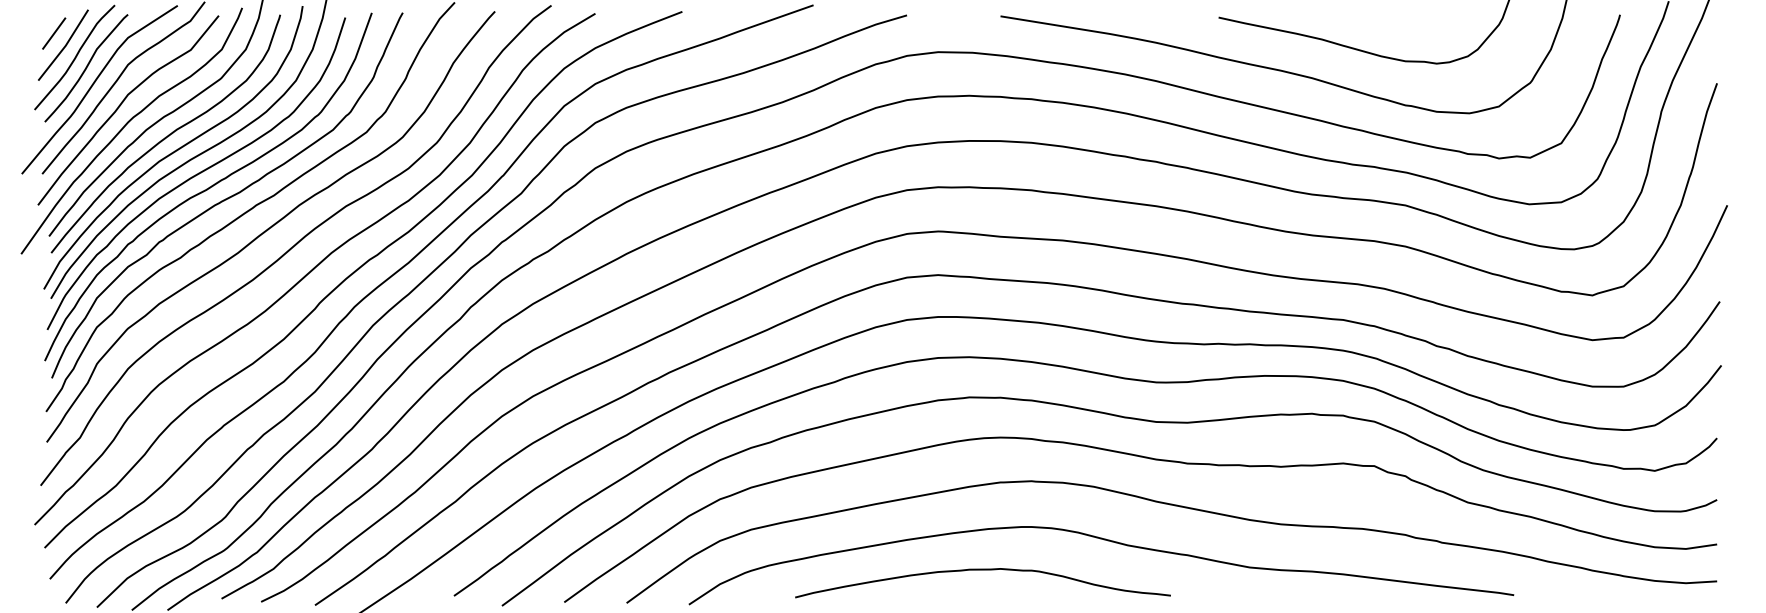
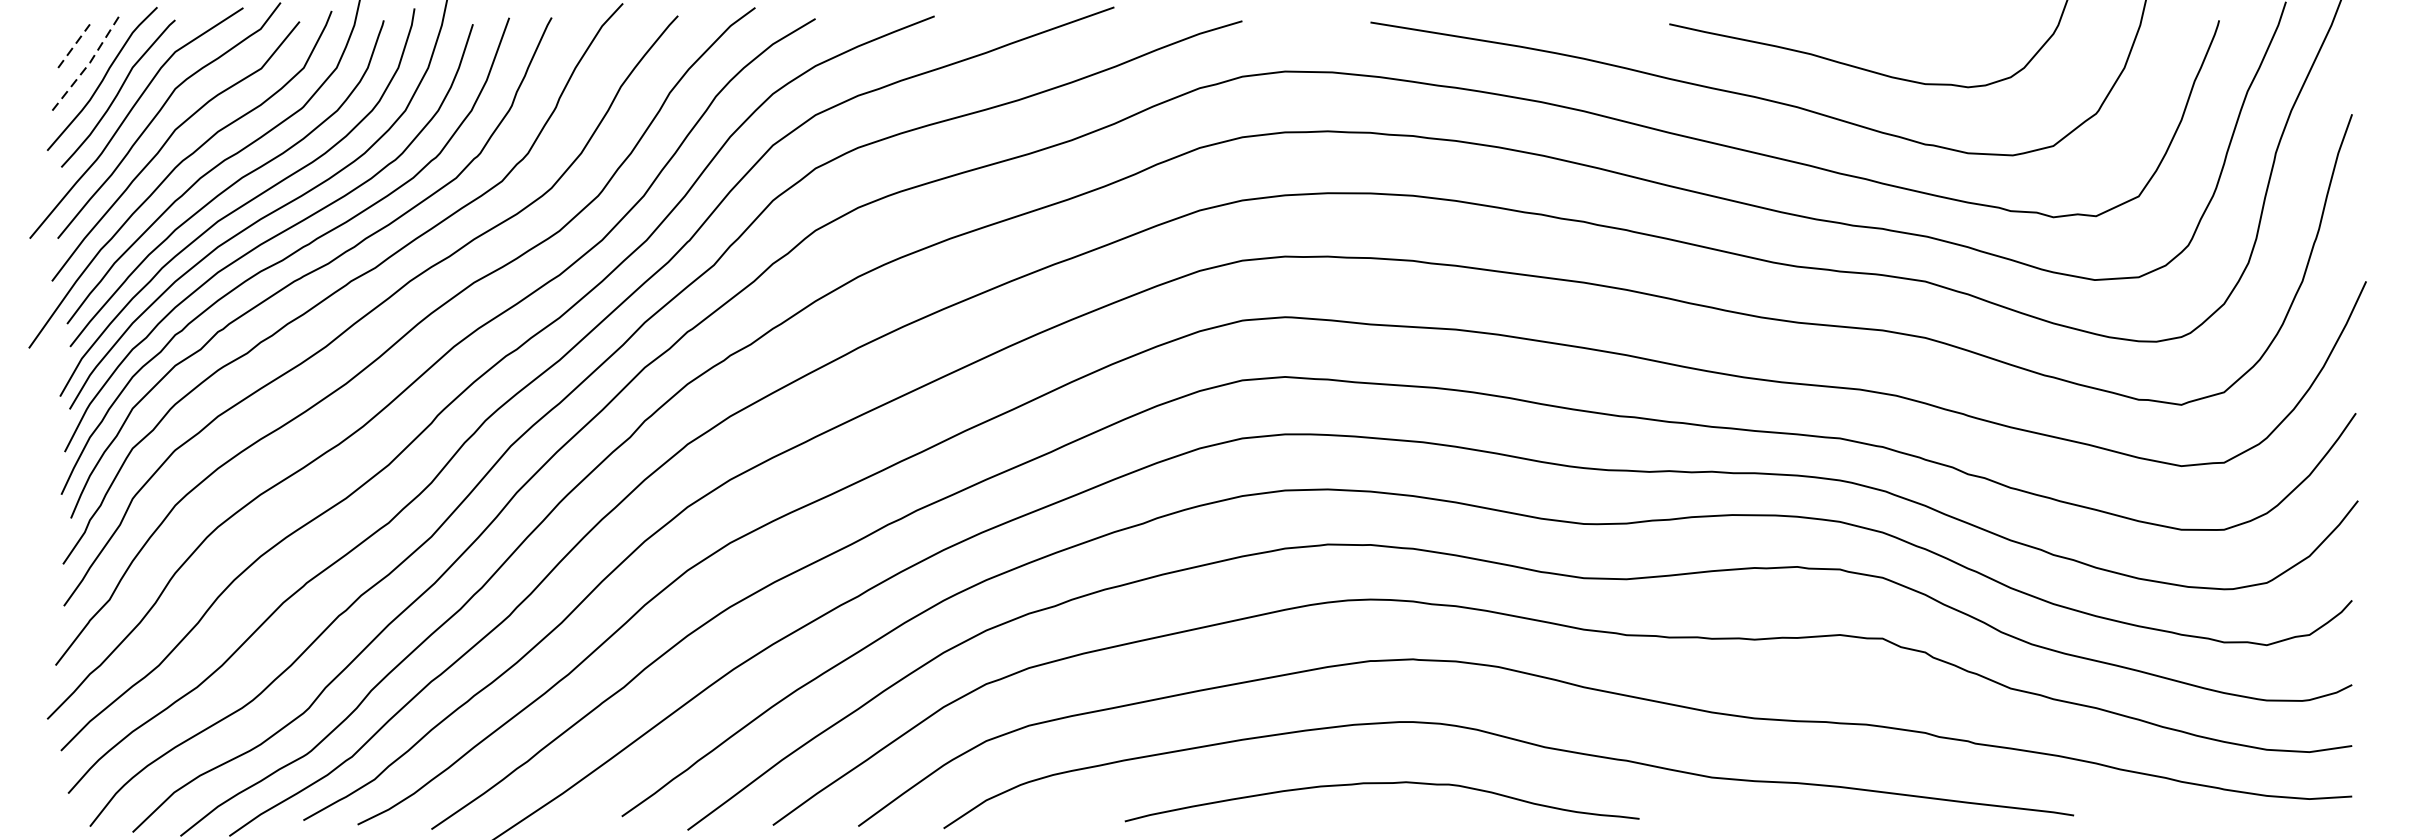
line: (54, 33) -> (74, 46), solid -> dashed
line: (65, 45) -> (89, 62), solid -> dashed
curve: (982, 570) -> (1381, 784), moved

